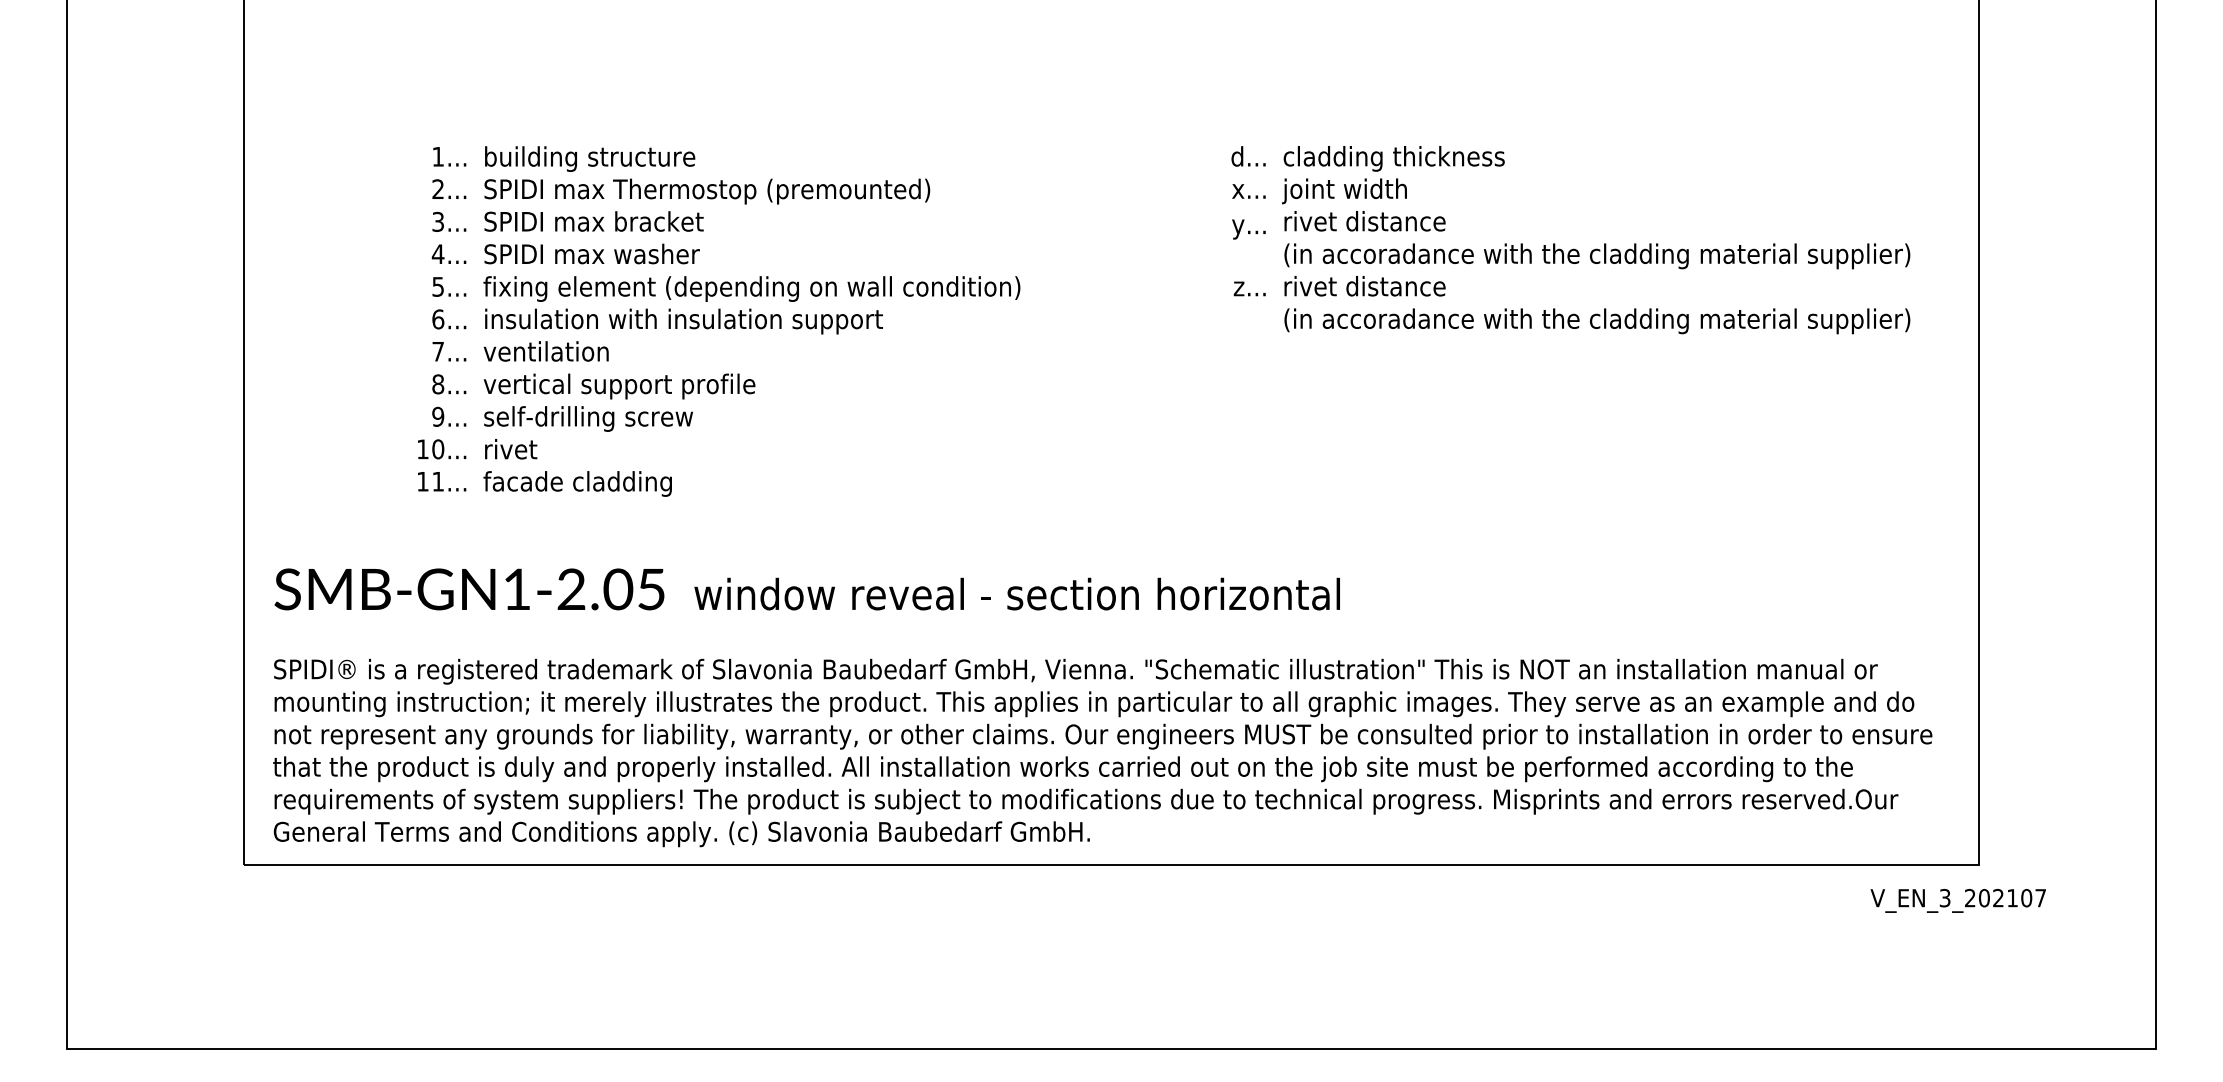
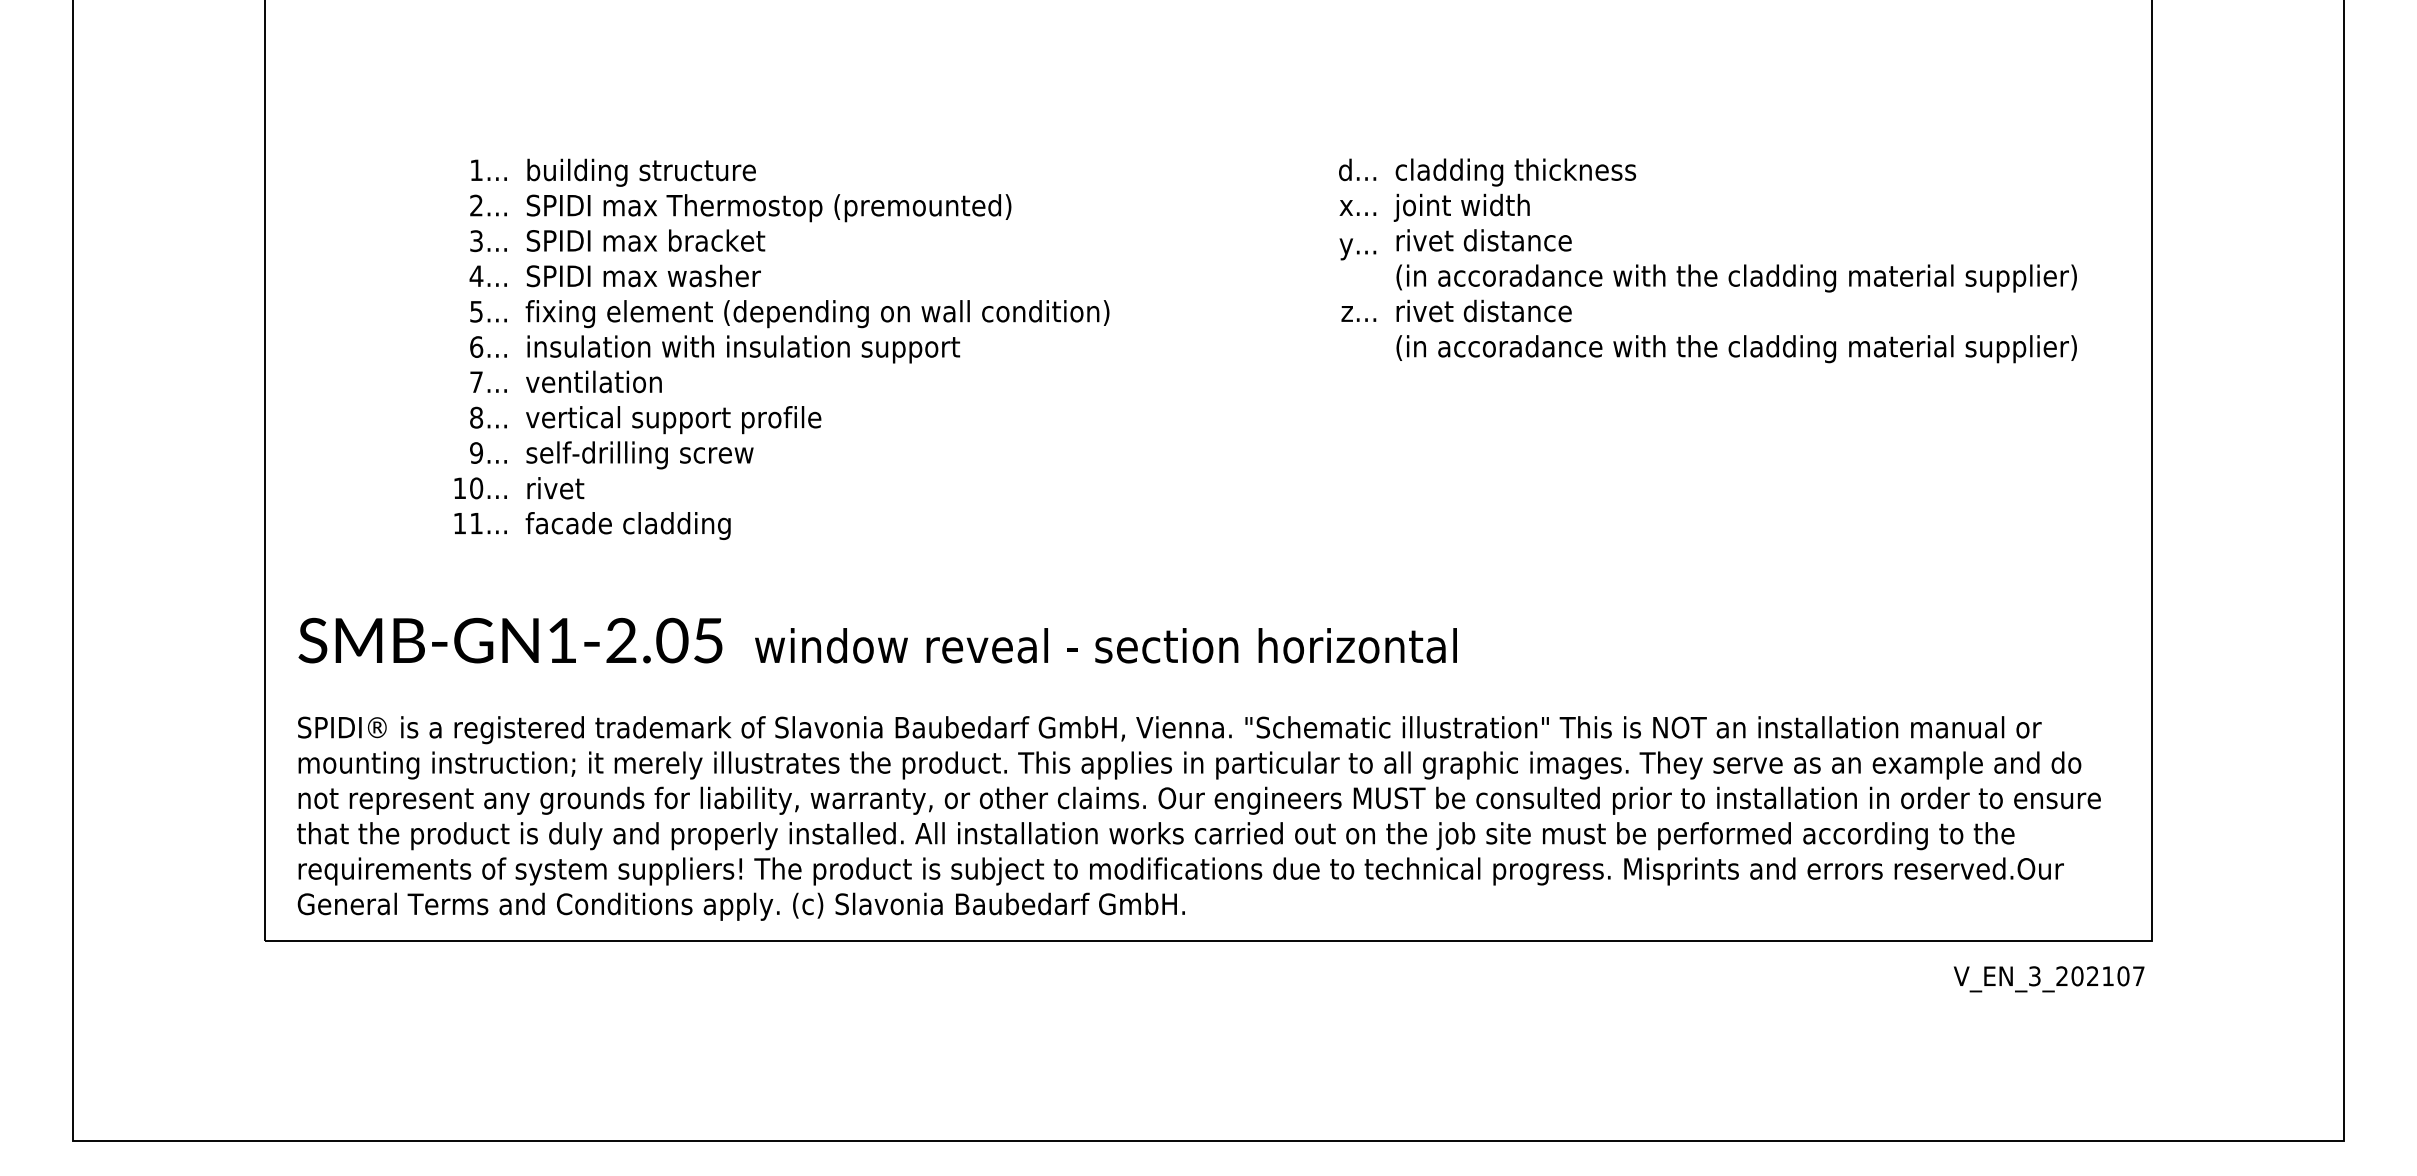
text: (1957, 901) -> (2048, 979), moved

